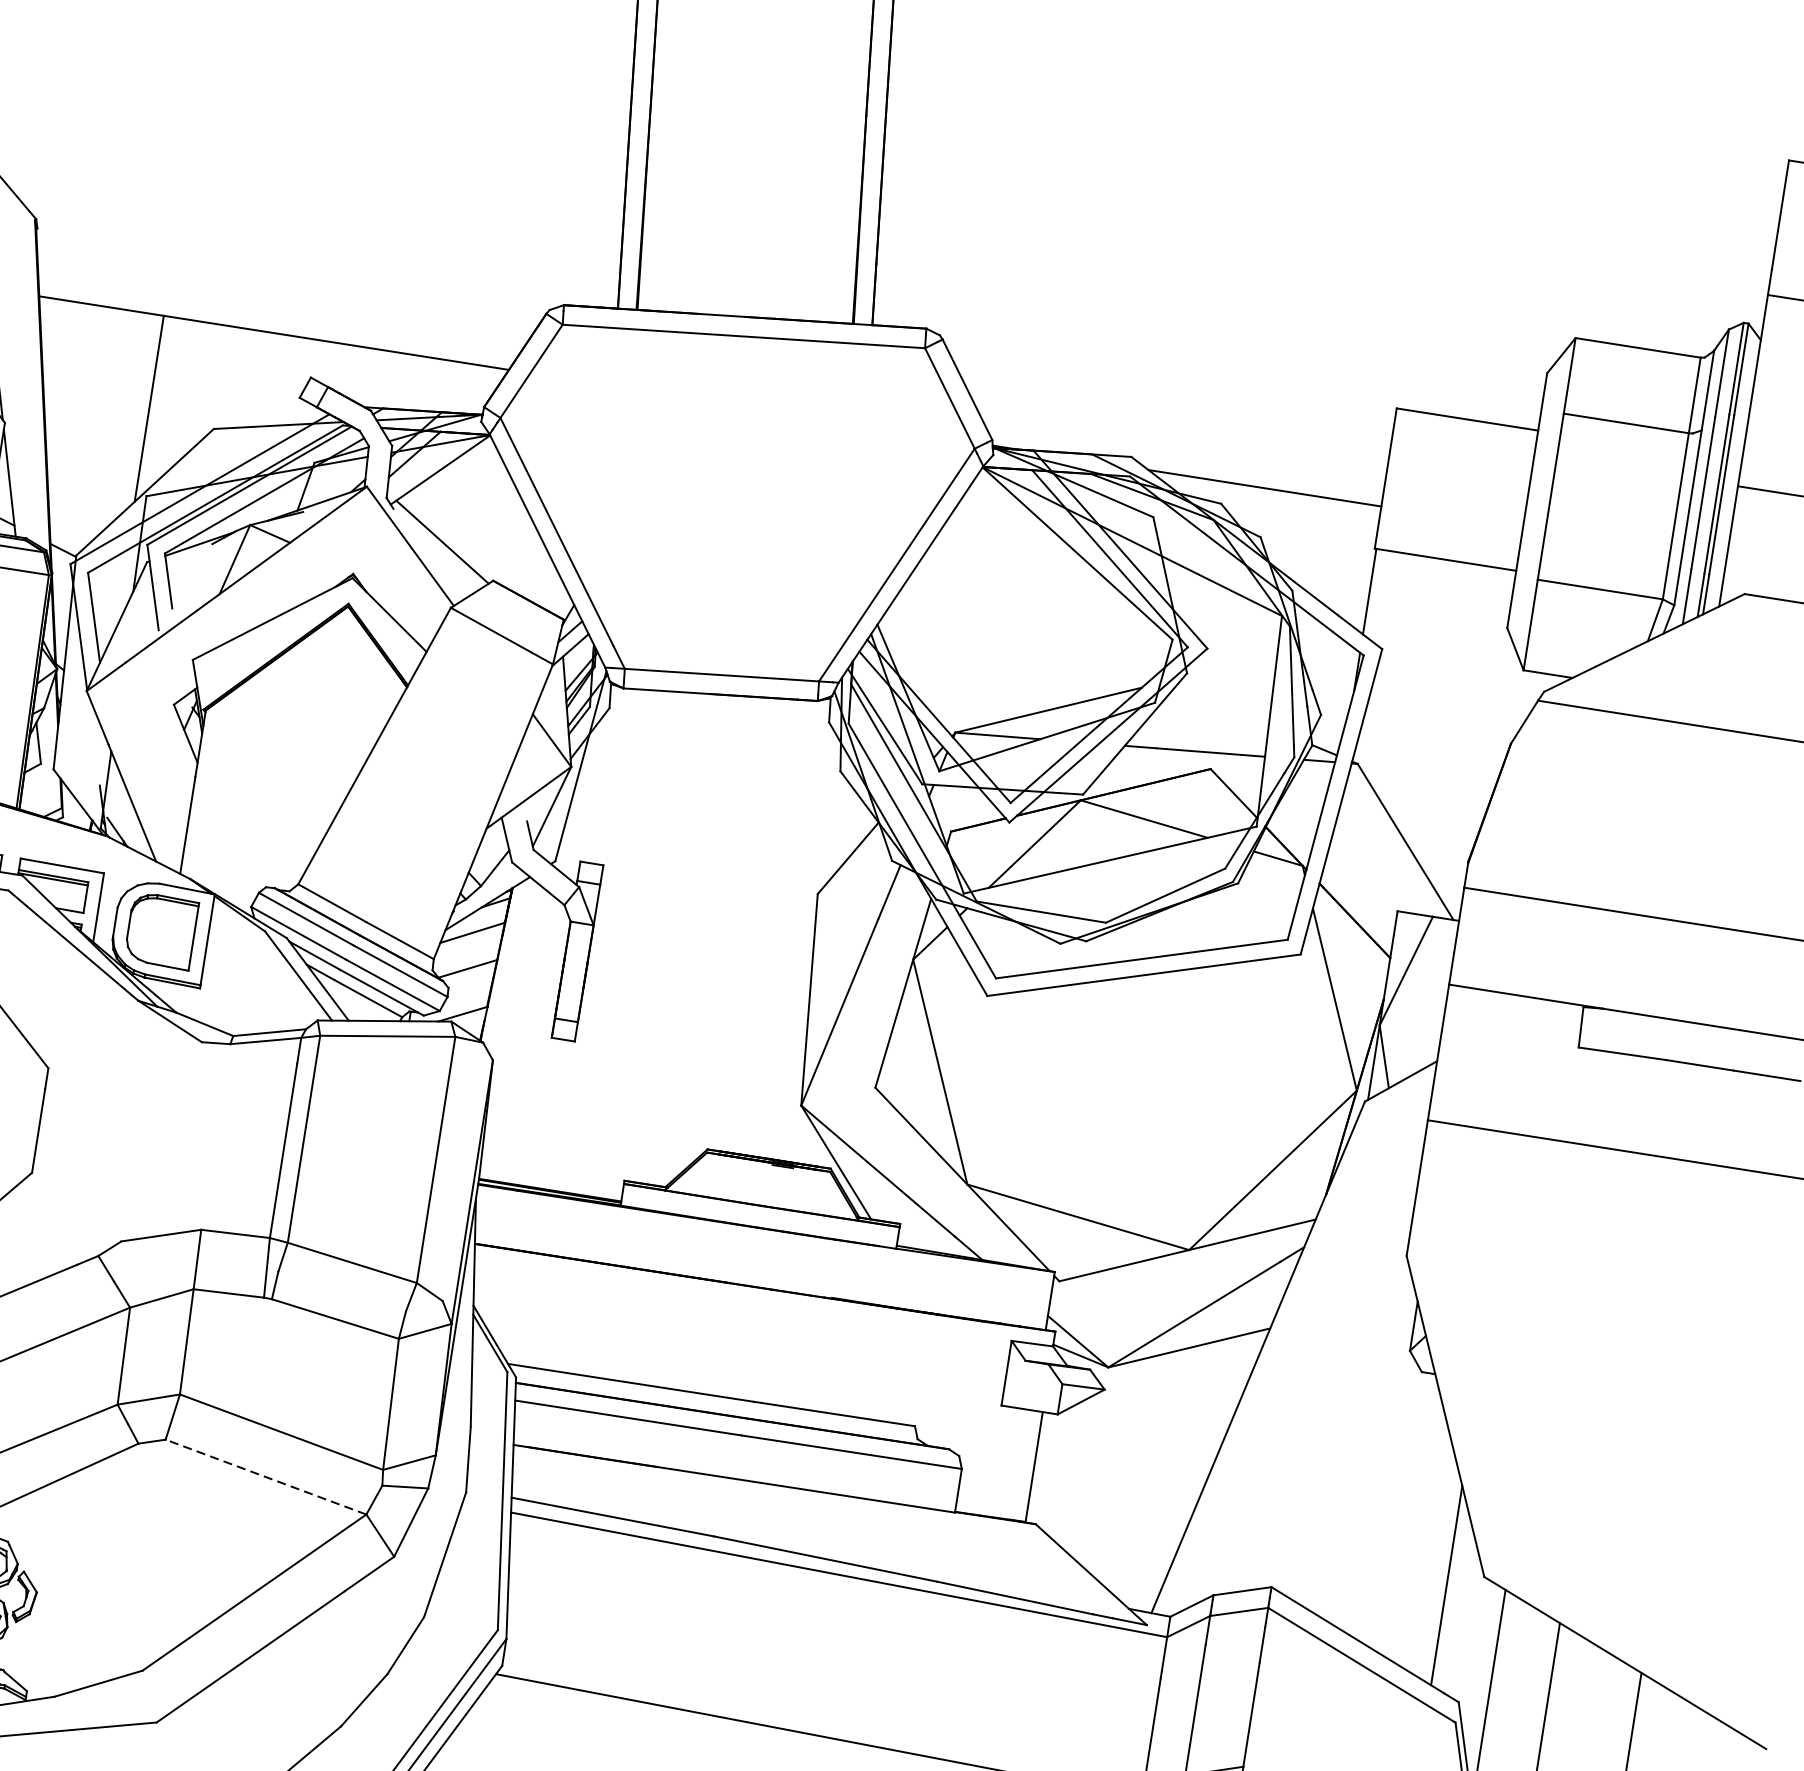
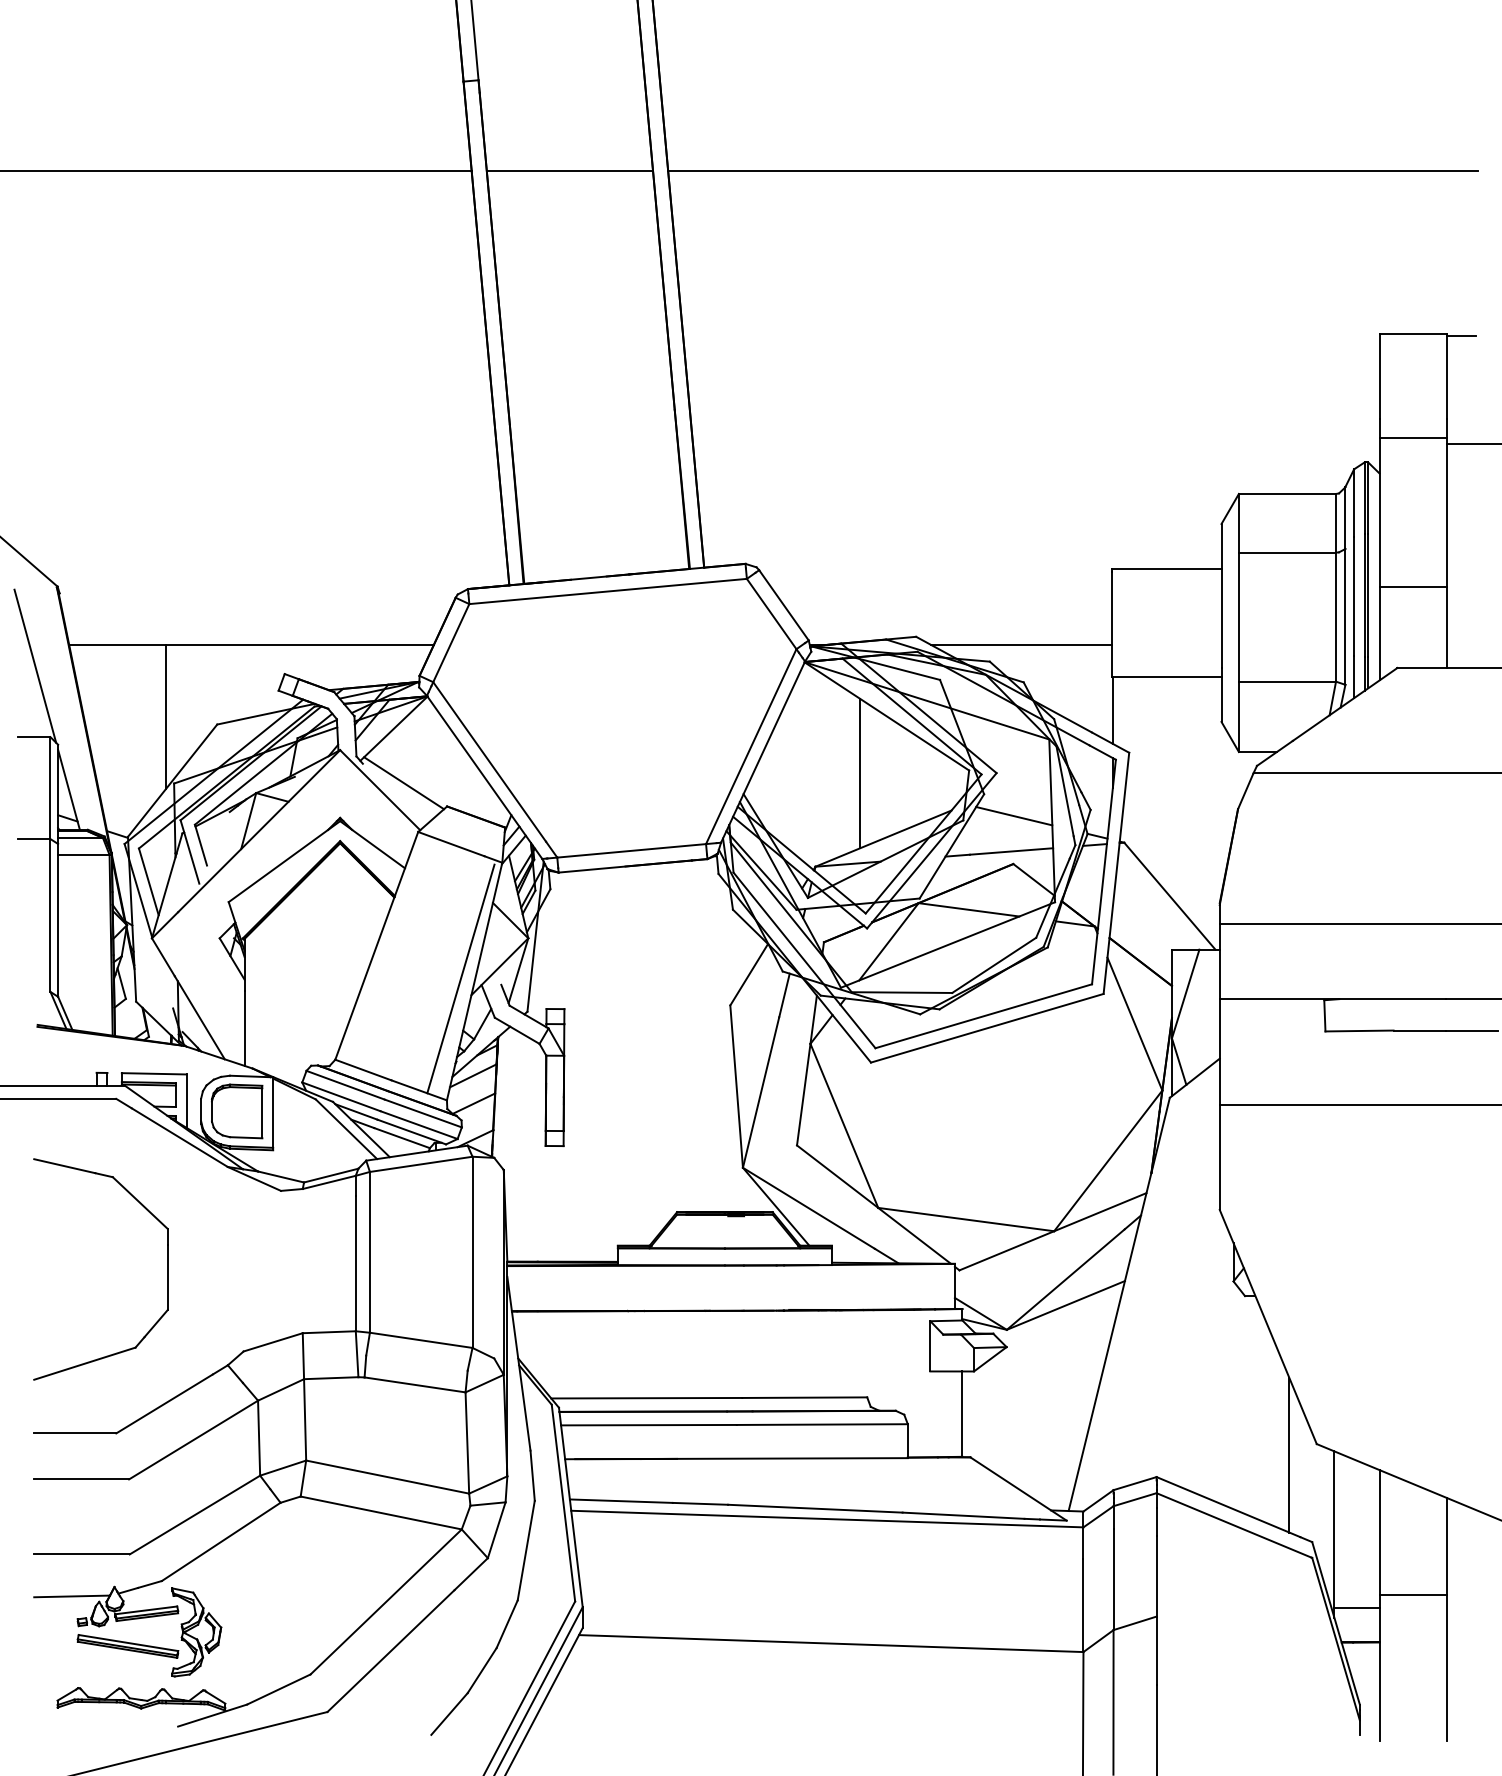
line: (1030, 621) -> (859, 773), added
line: (1221, 708) -> (1014, 816), added
line: (475, 804) -> (460, 978), added
line: (265, 1476) -> (380, 1512), dashed -> solid

